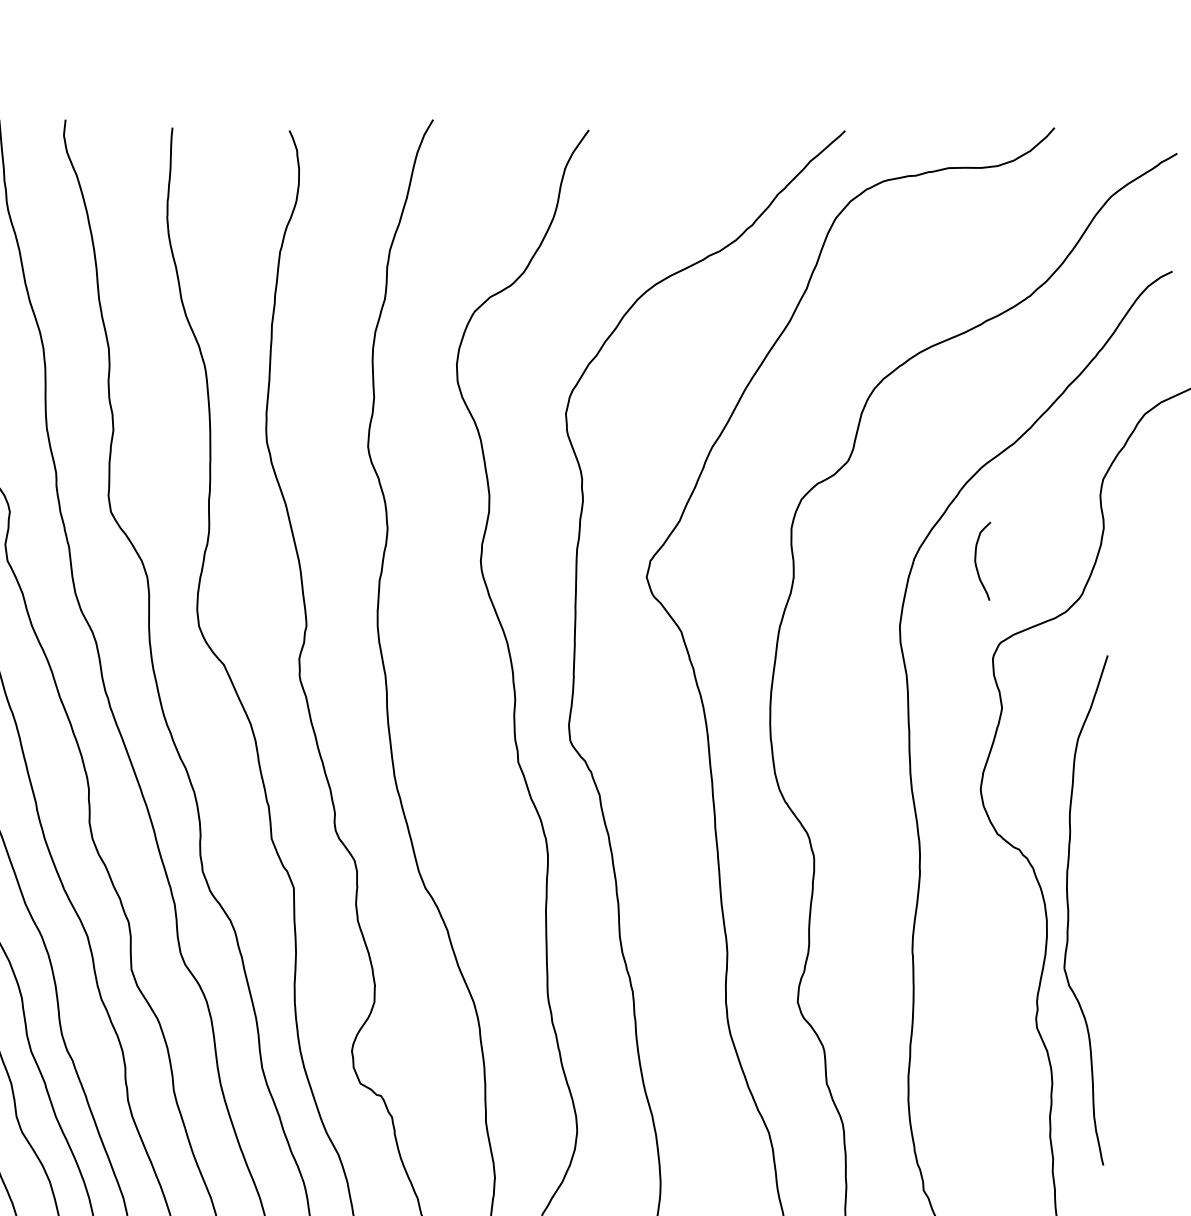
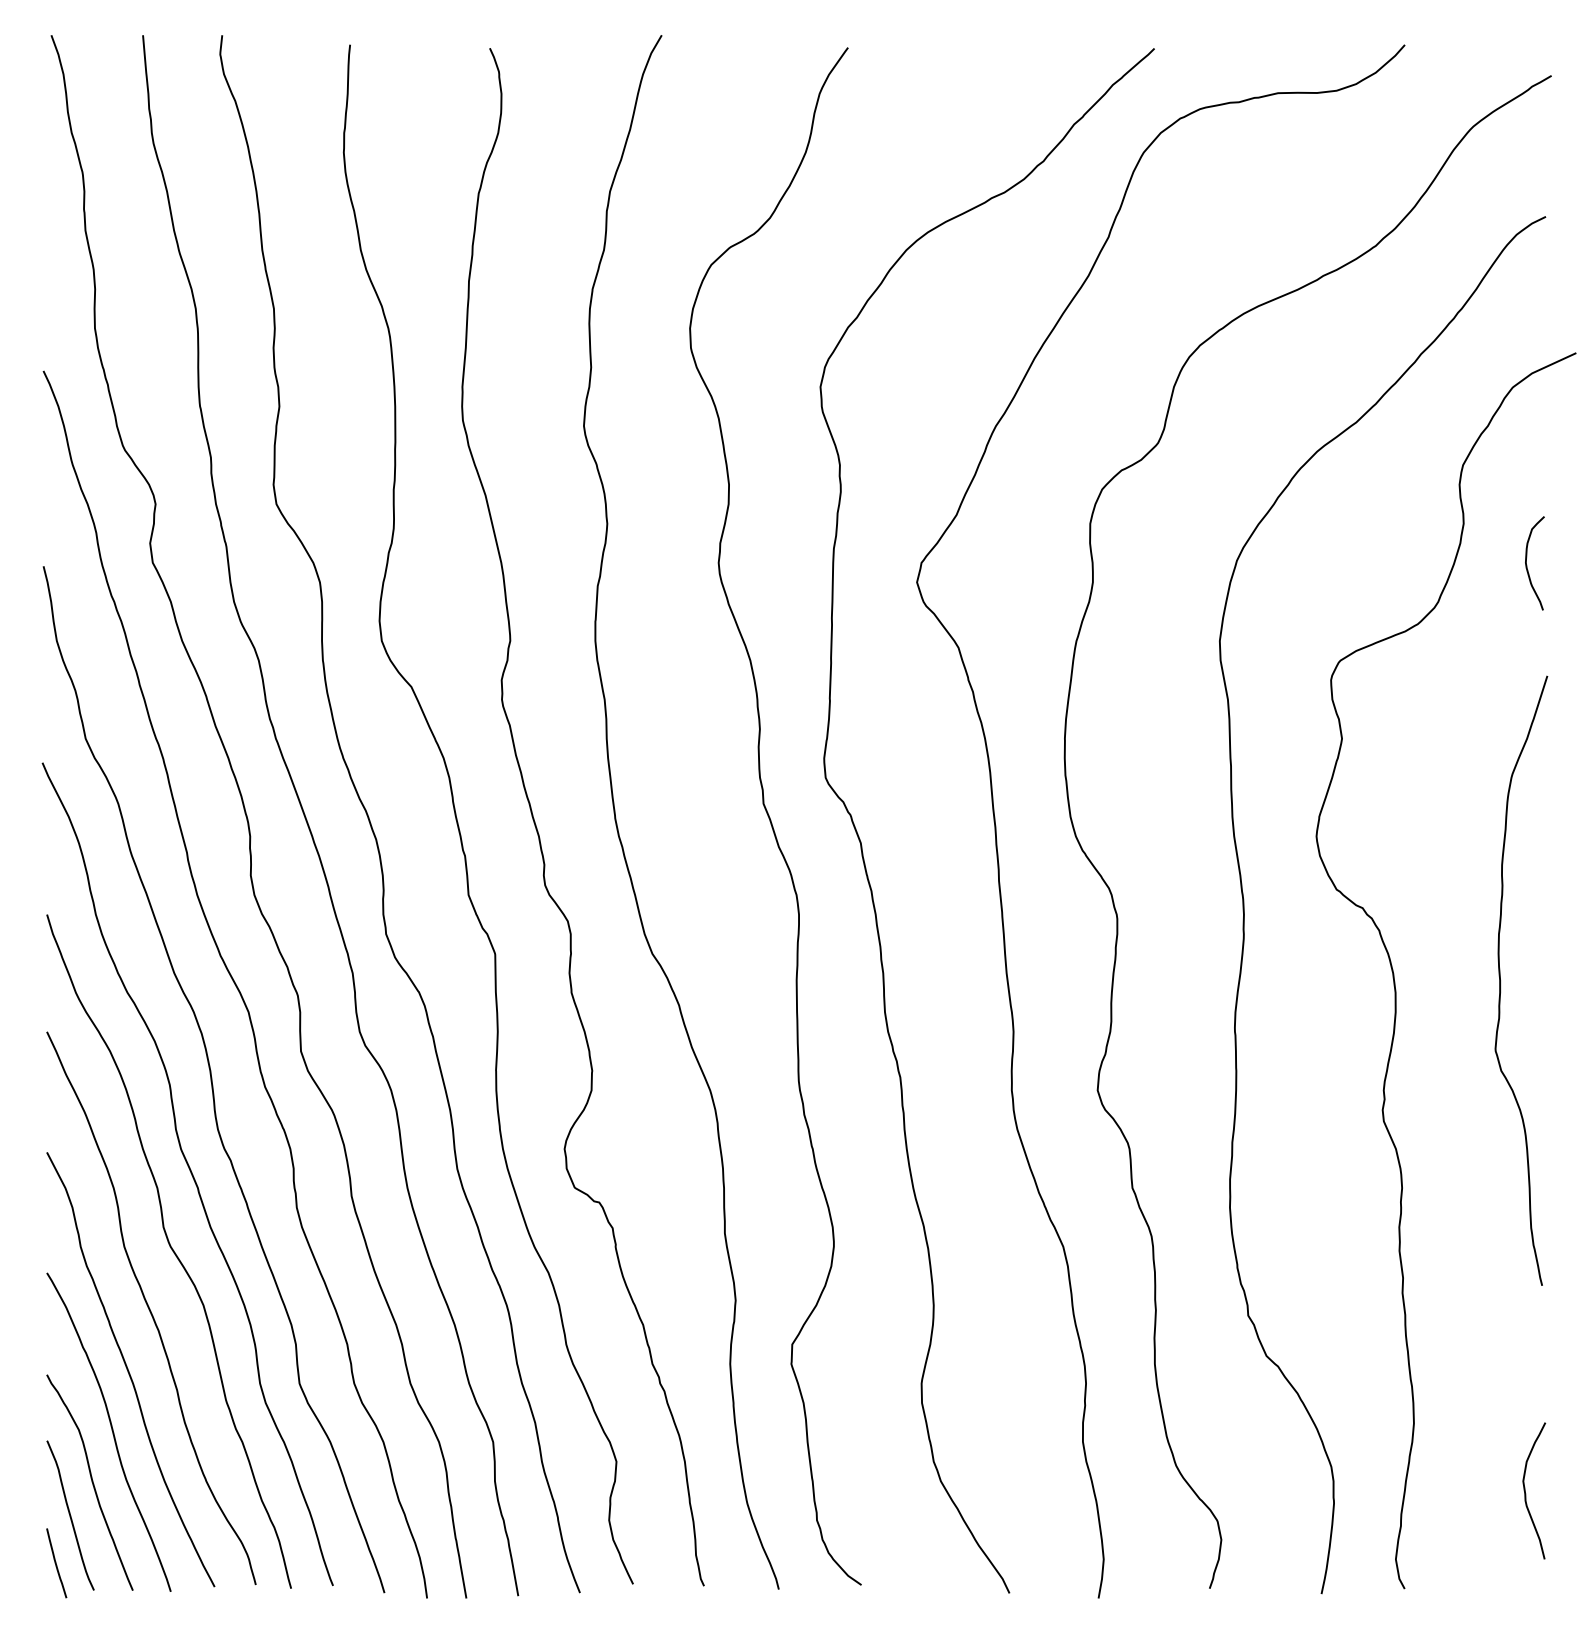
curve: (976, 563) -> (1527, 565), moved
curve: (1068, 910) -> (1500, 980), moved

